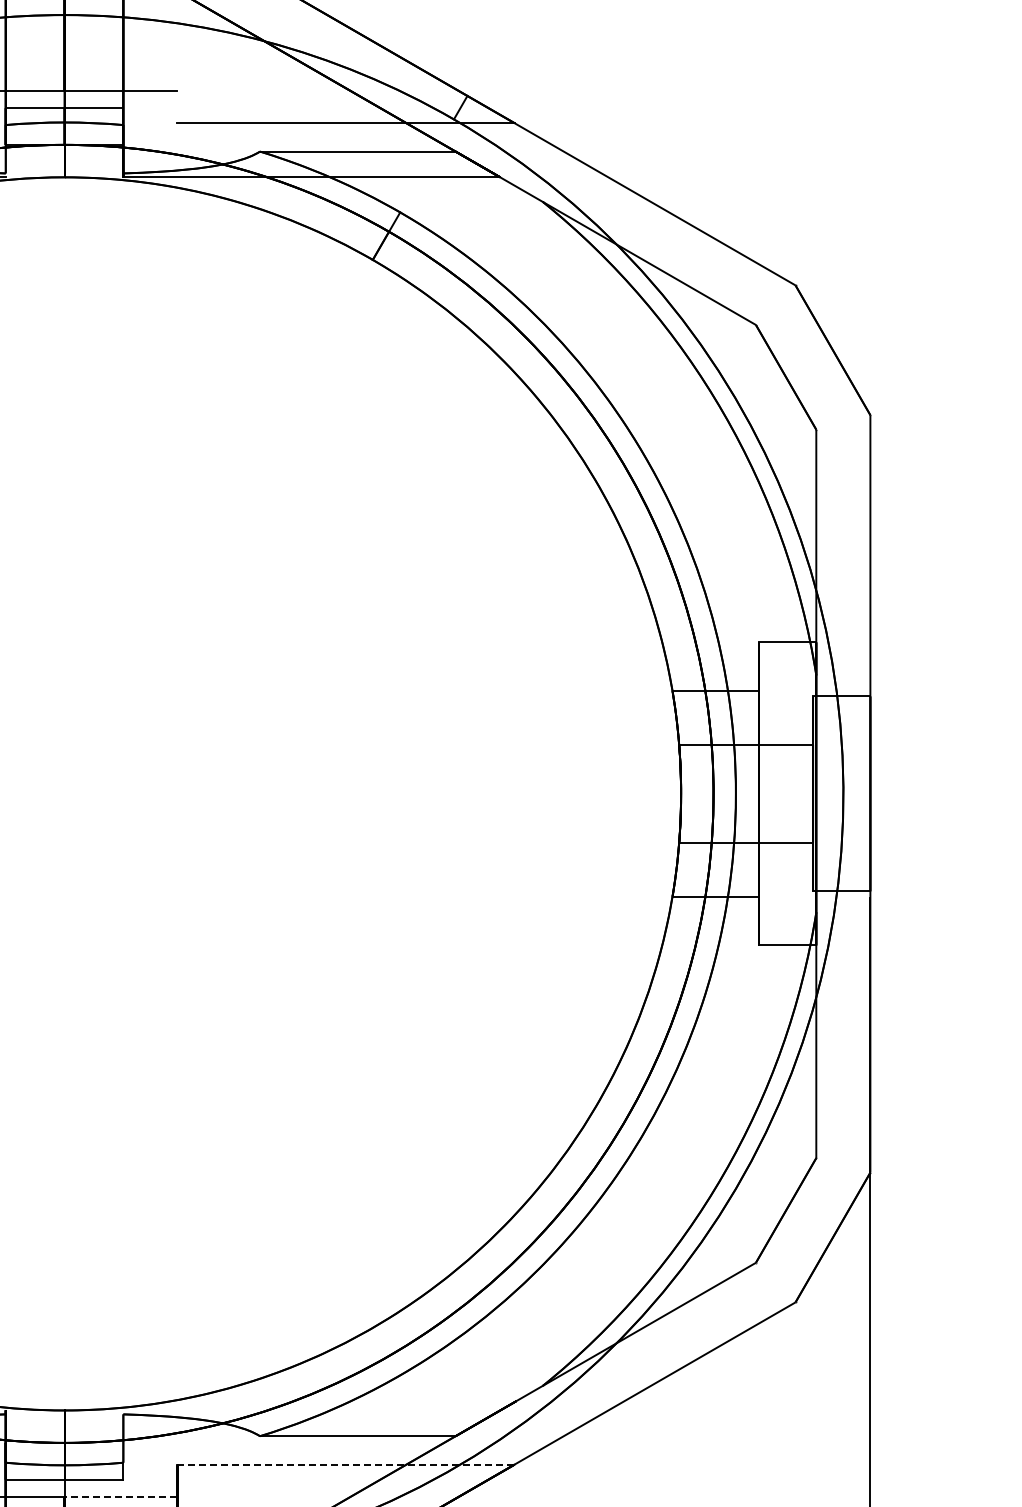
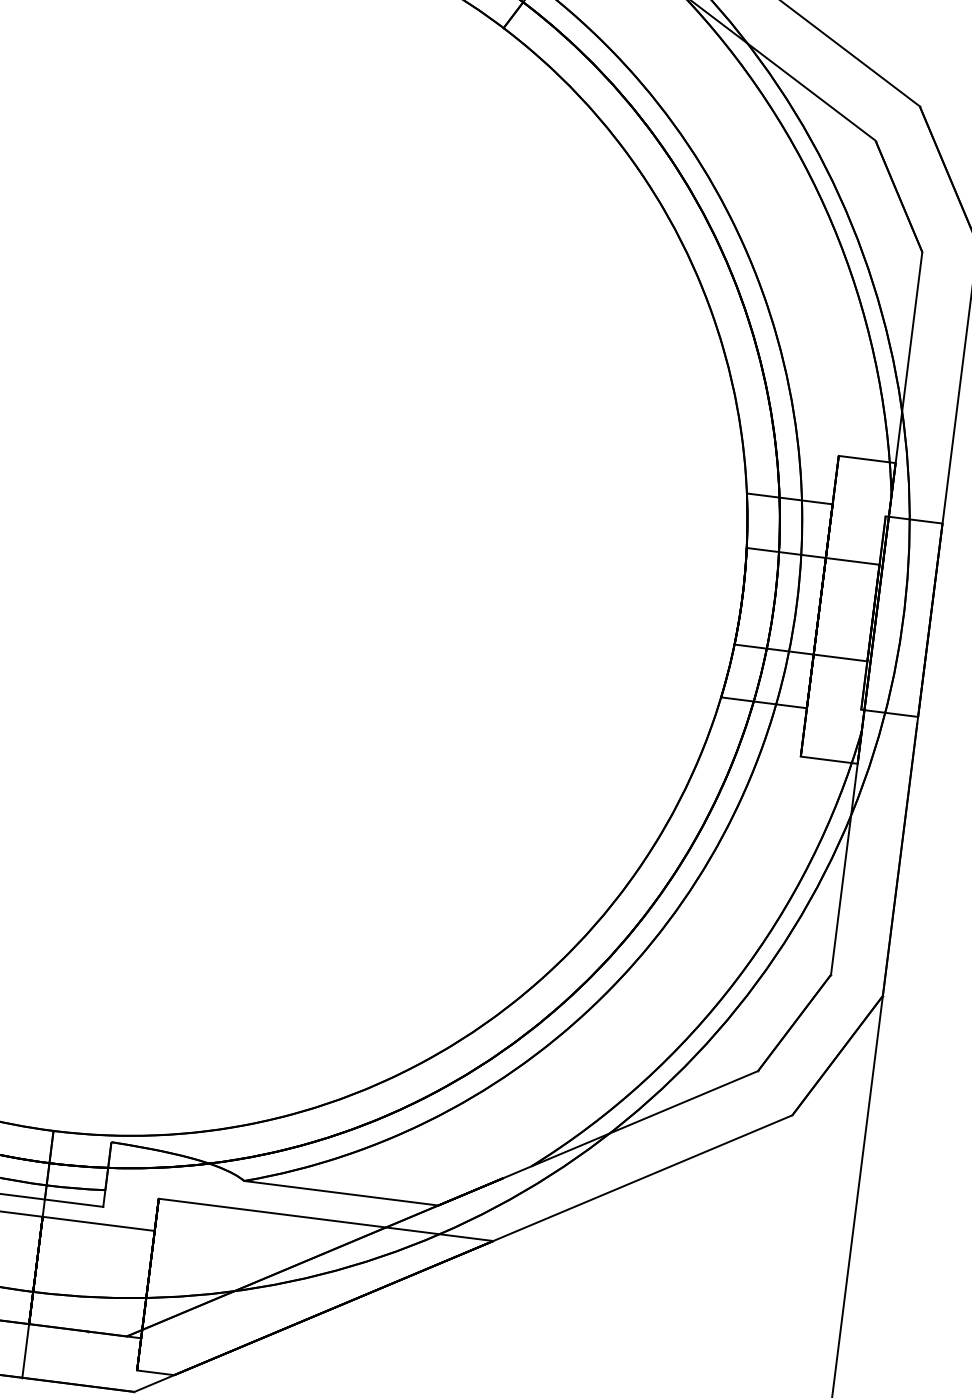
line: (346, 1464) -> (326, 1219), dashed -> solid
line: (120, 1497) -> (98, 1224), dashed -> solid

